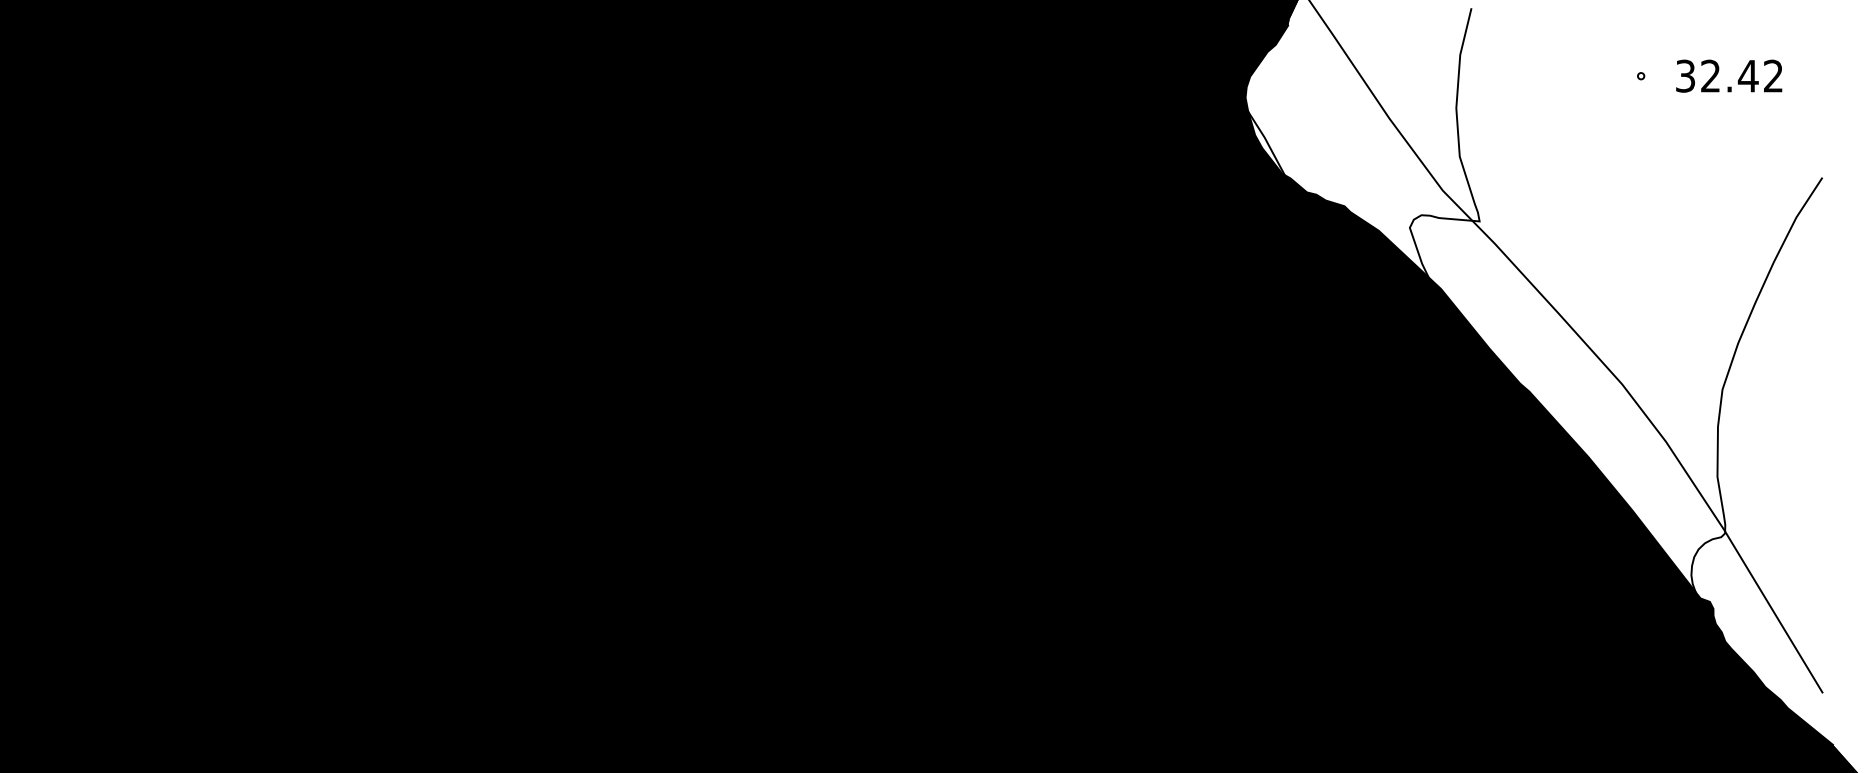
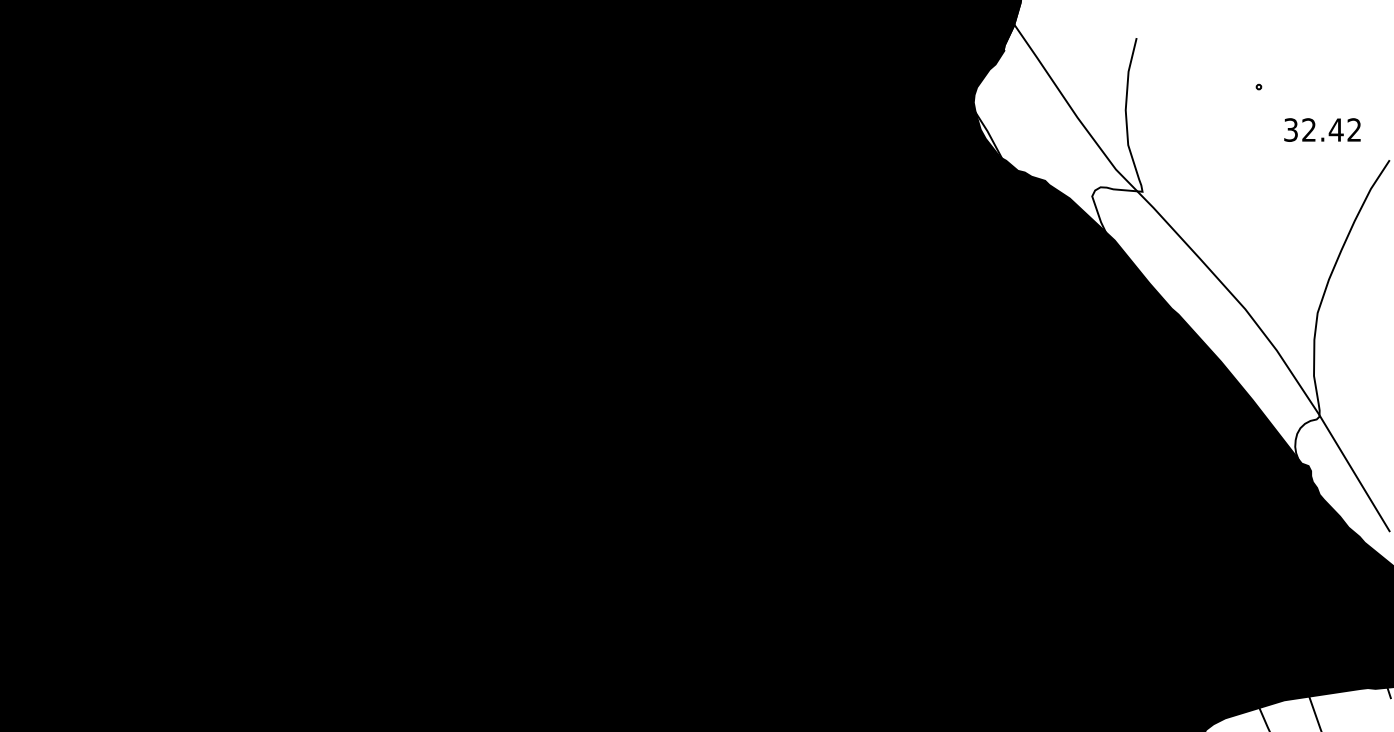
text: (1729, 75) -> (1322, 129), moved

